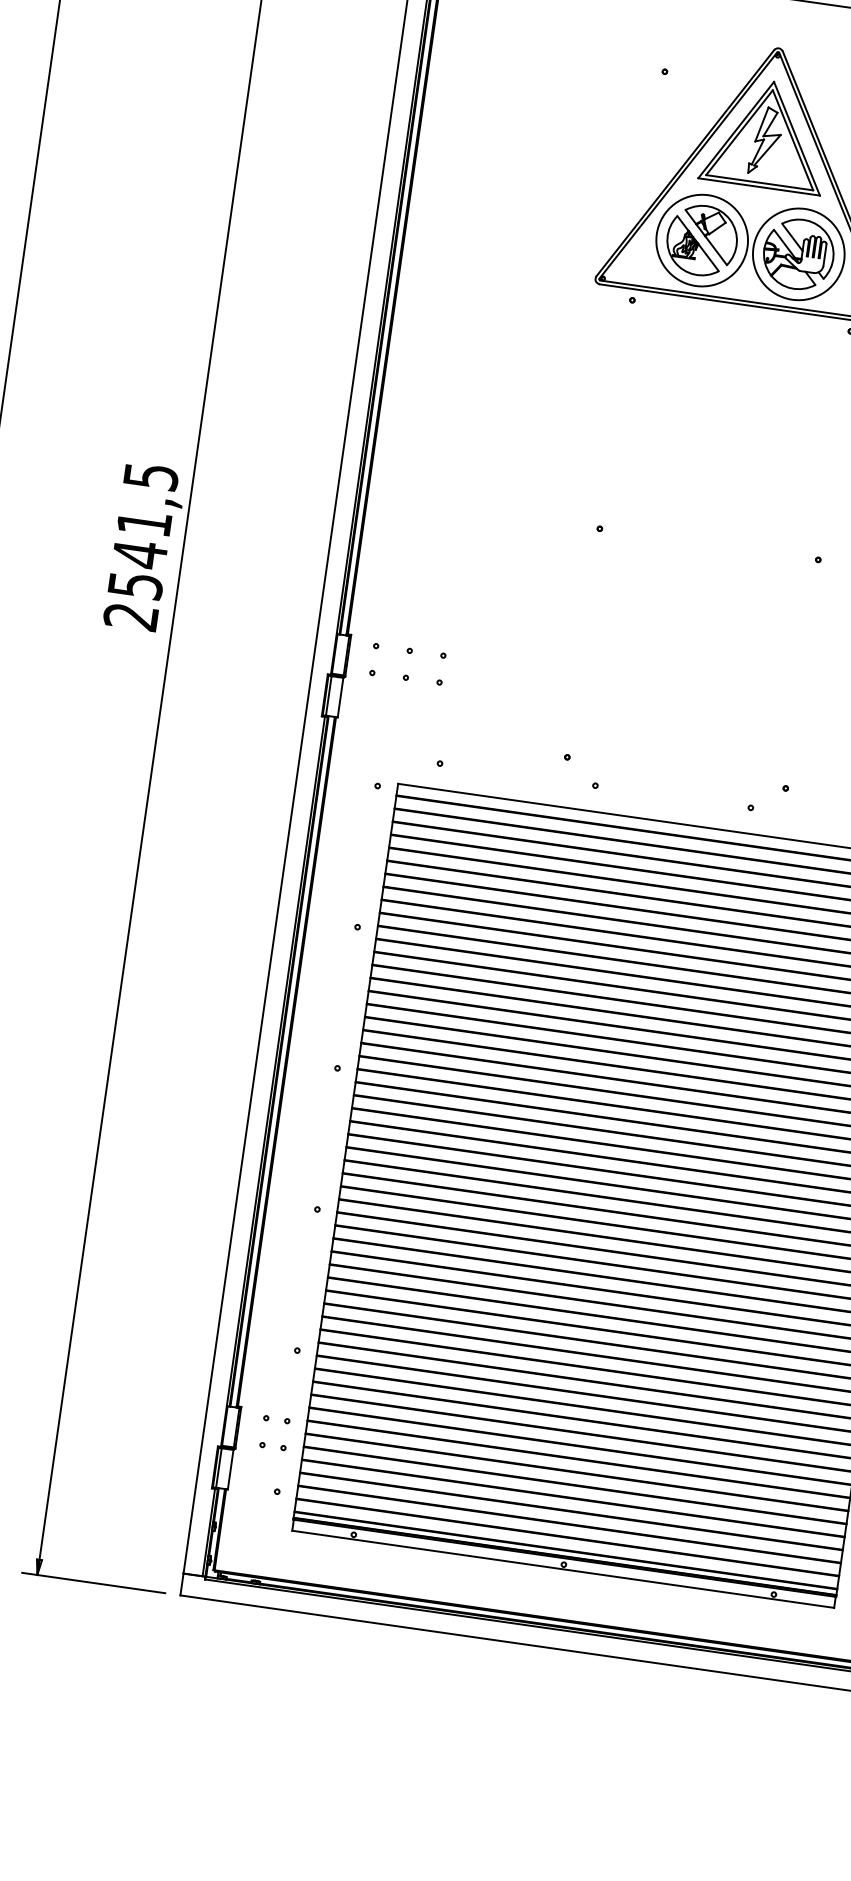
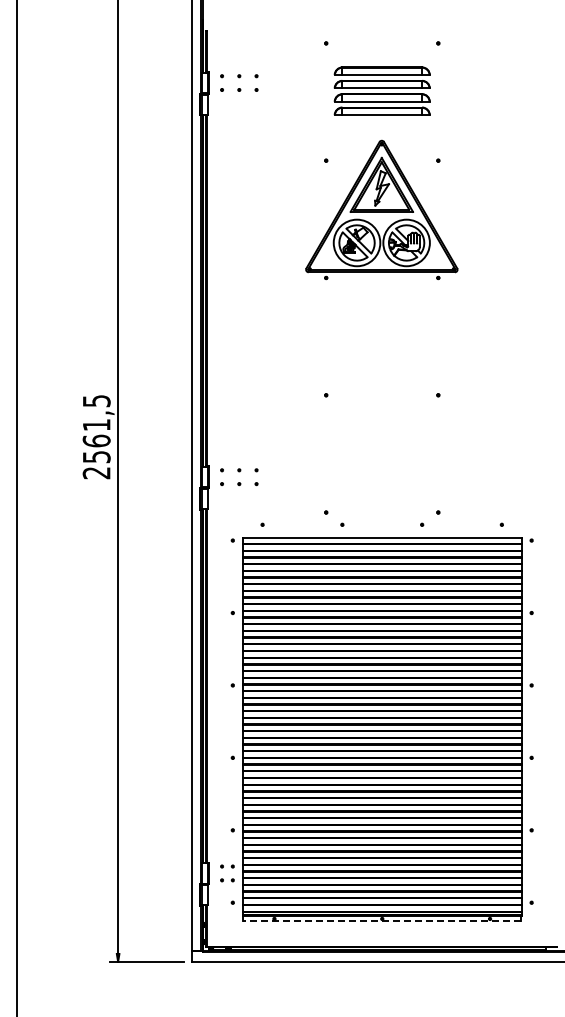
text: (139, 553) -> (96, 440), 2541,5 -> 2561,5
line: (561, 1569) -> (381, 921), solid -> dashed

